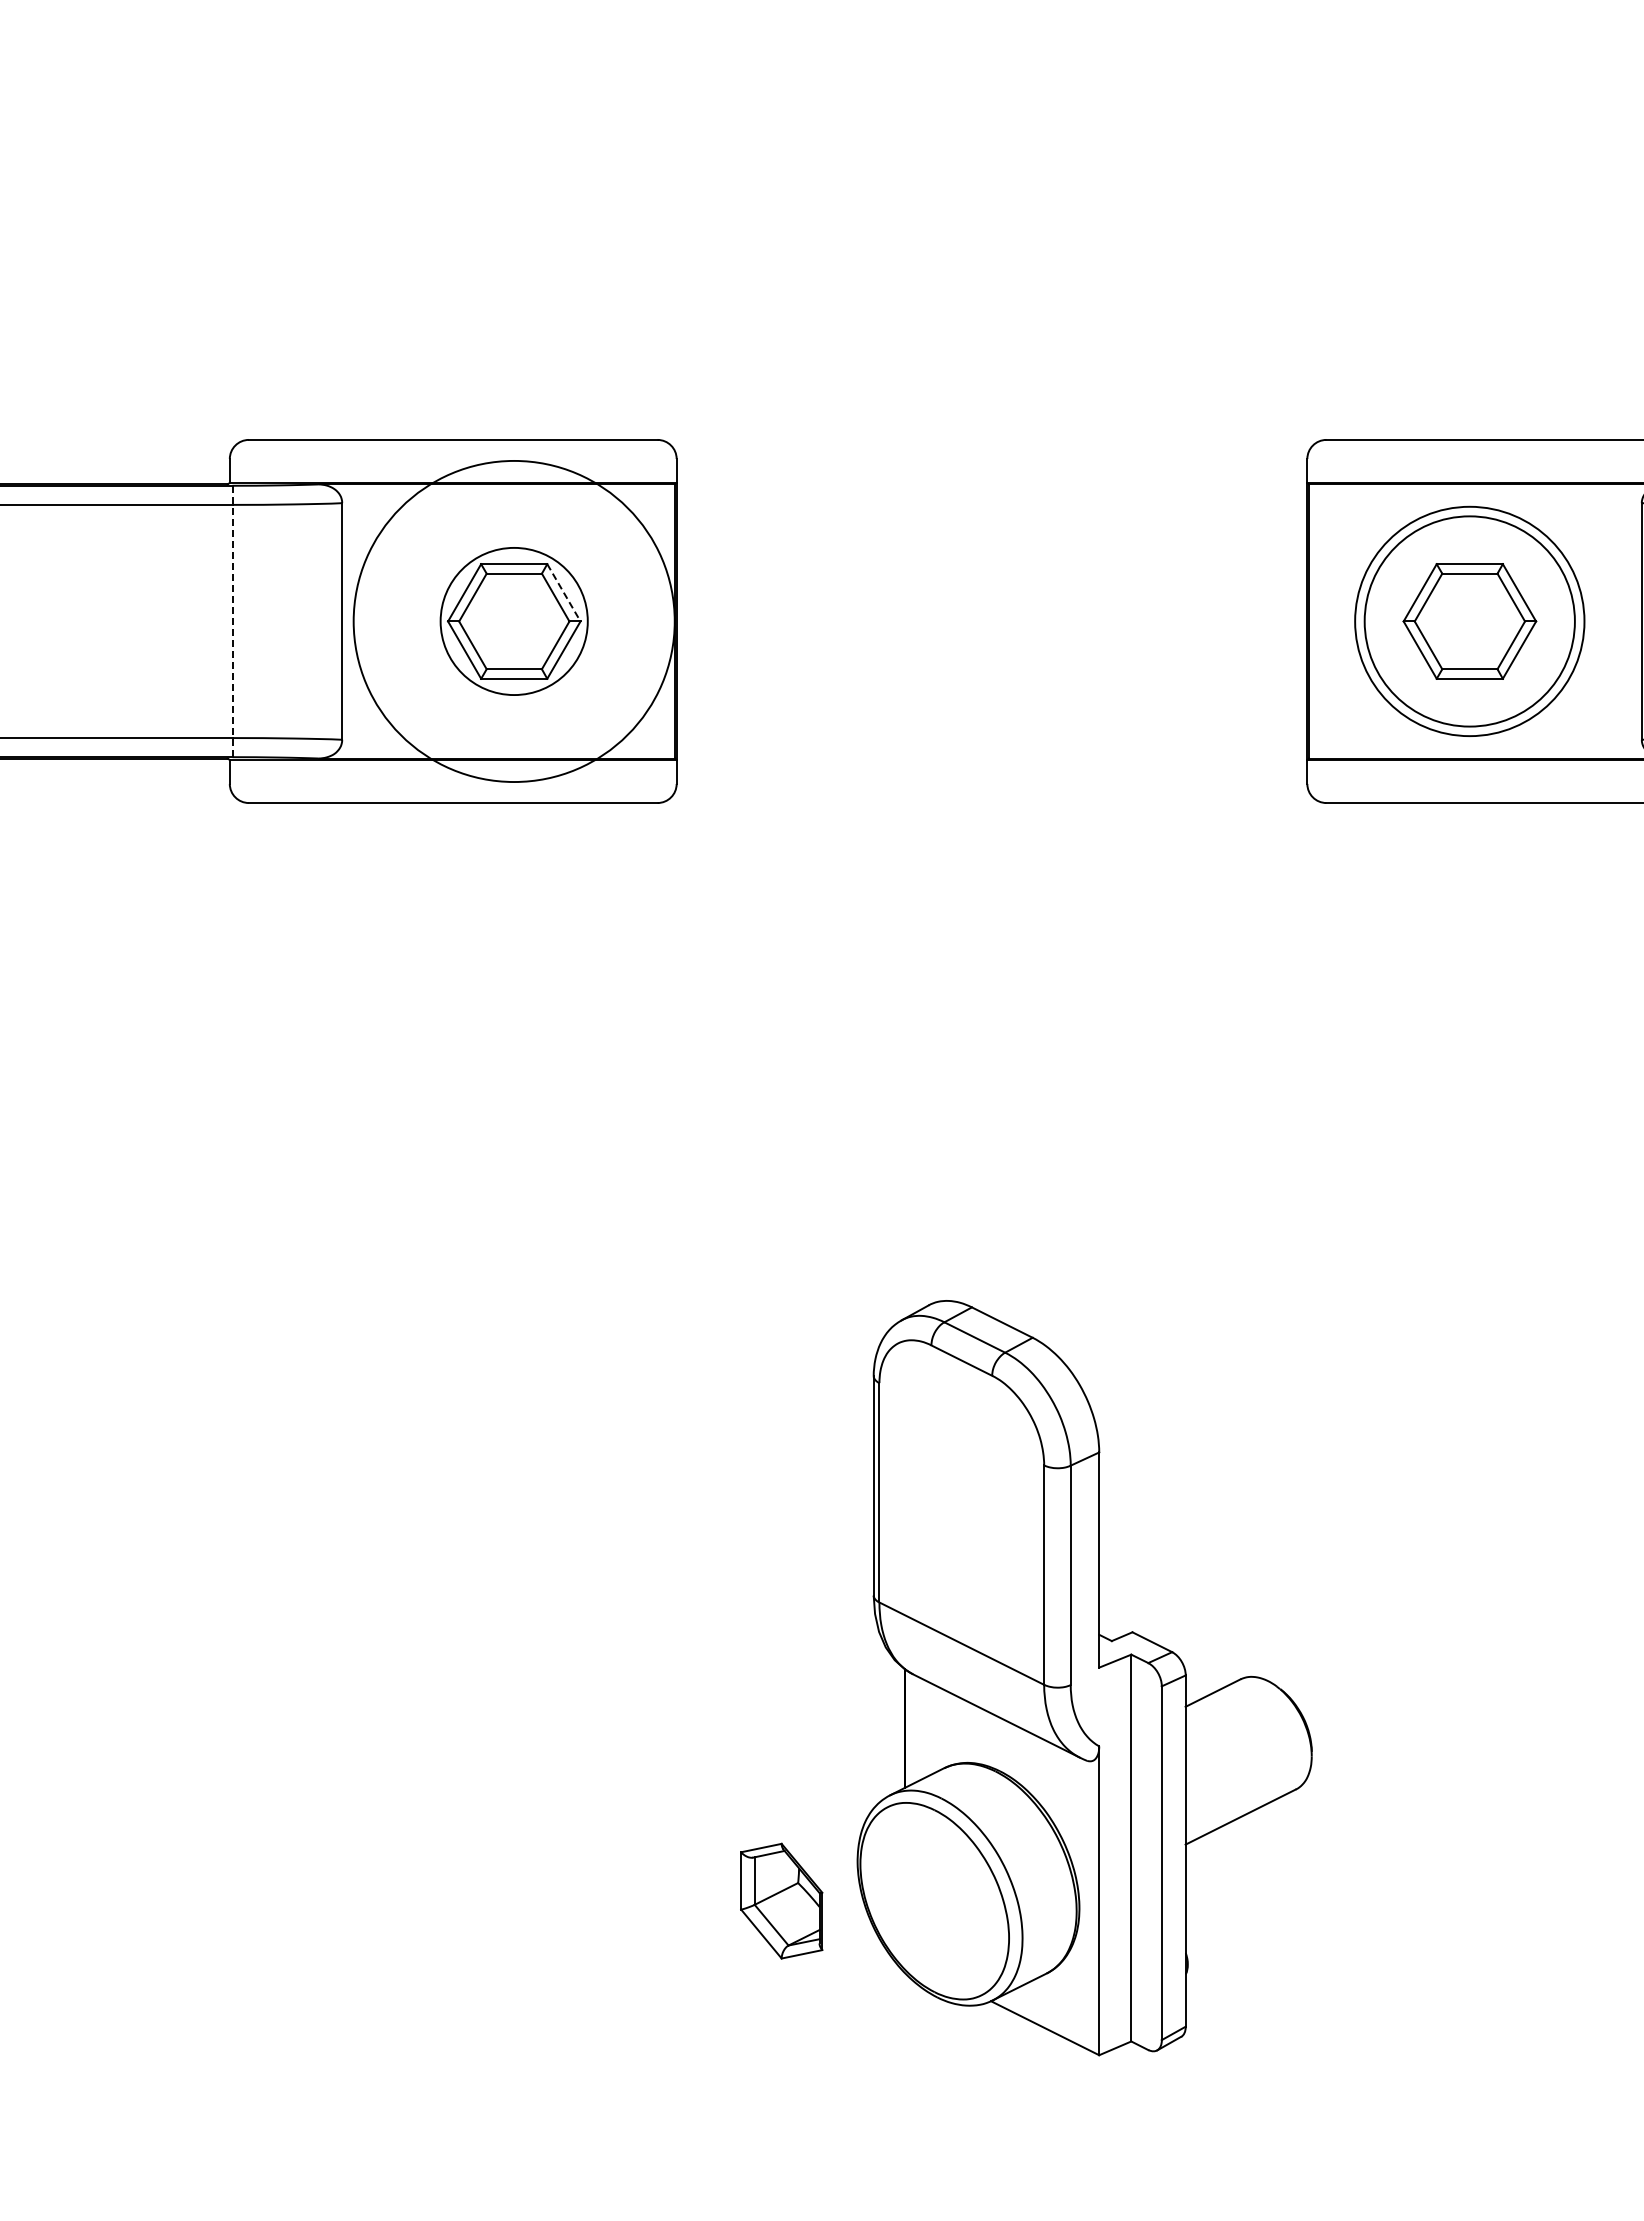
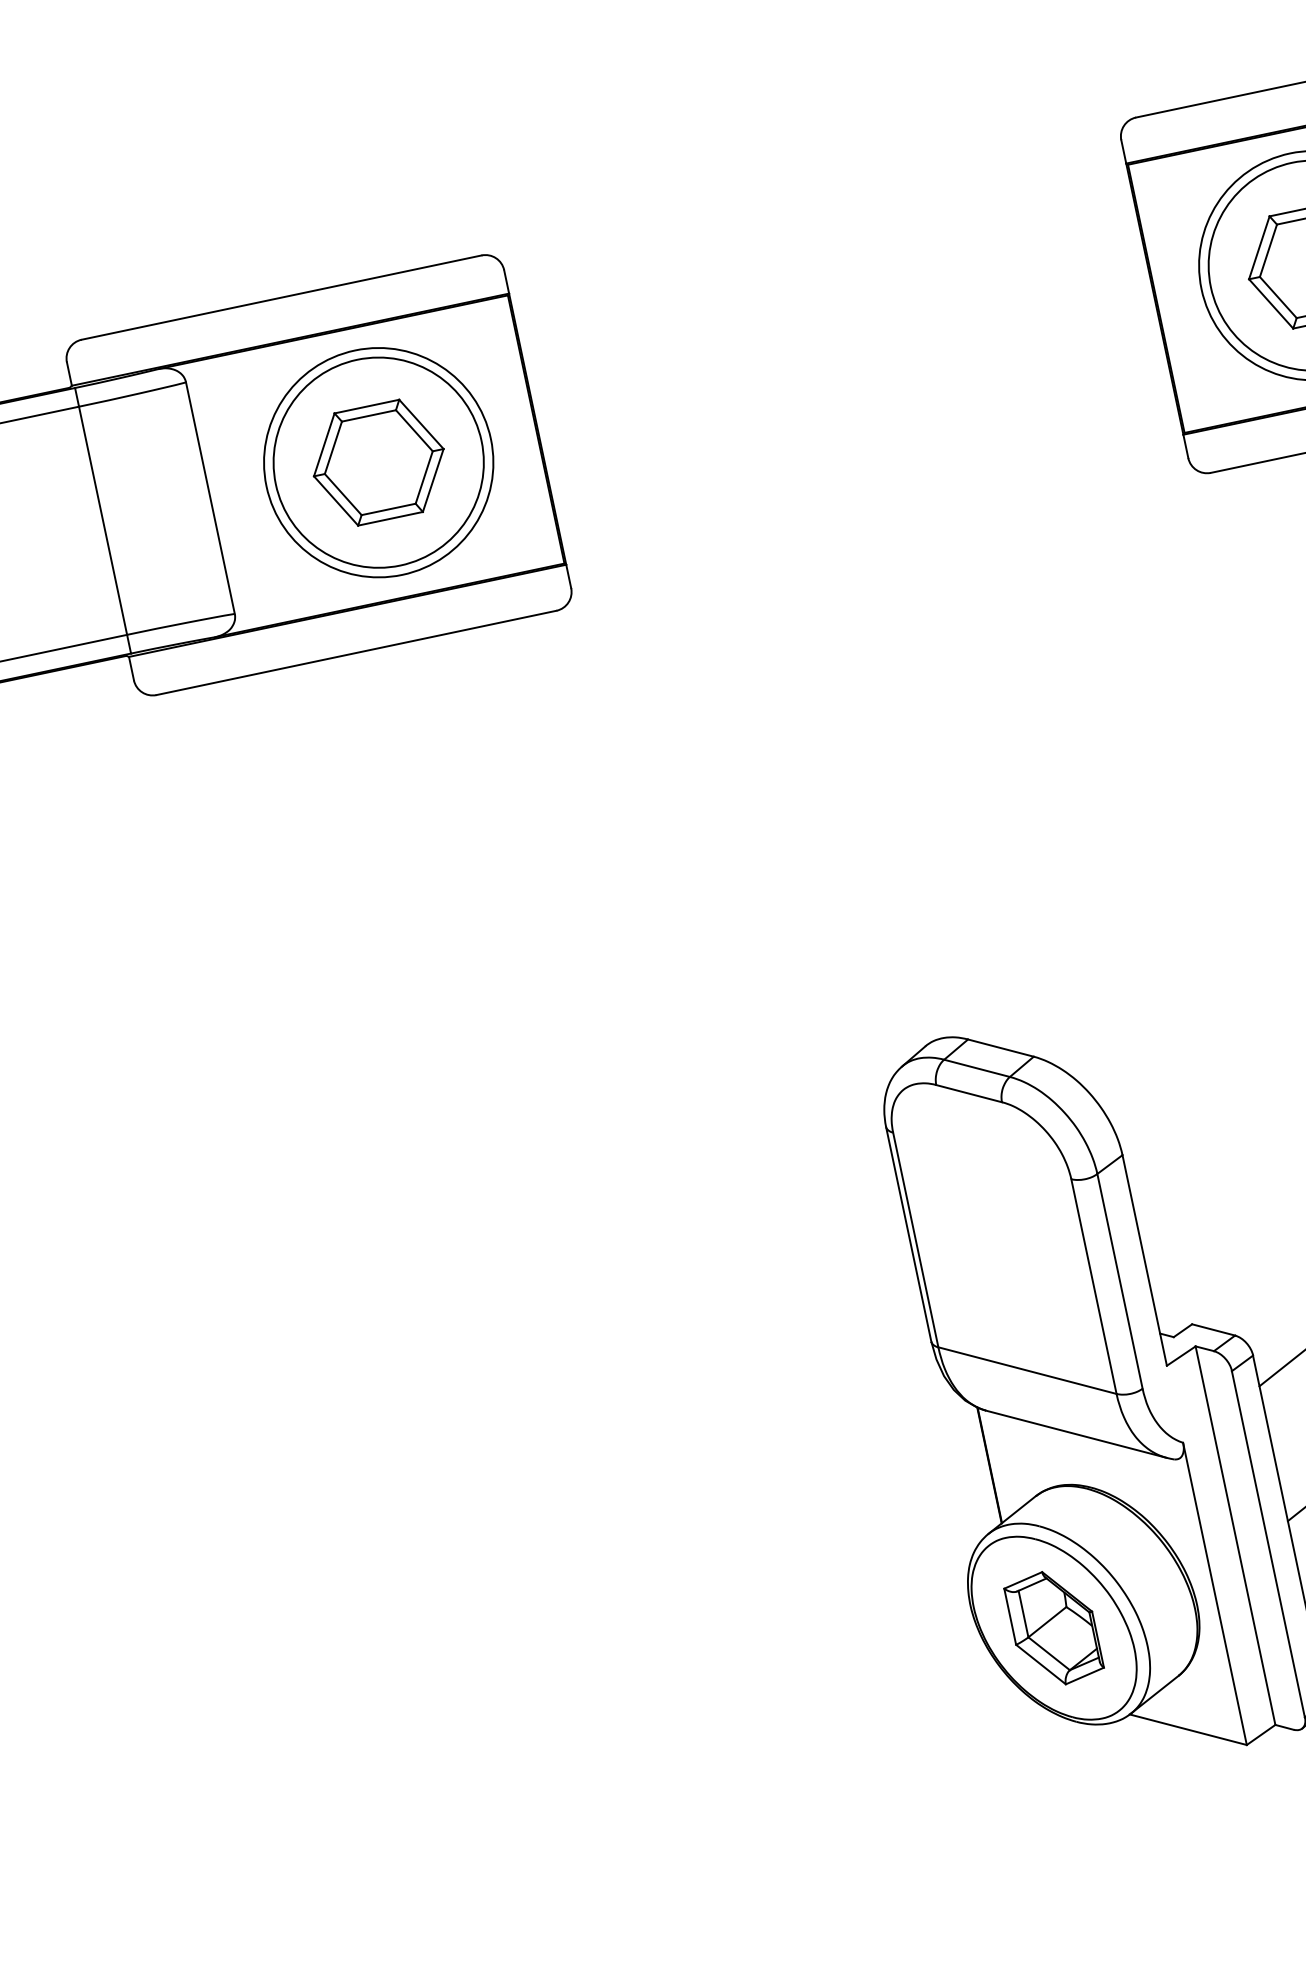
line: (564, 593) -> (422, 424), dashed -> solid
line: (232, 621) -> (103, 520), dashed -> solid
circle: (513, 621) -> (378, 462), size x0.71
circle: (514, 621) -> (379, 462), size x1.43
part: (781, 1900) -> (1053, 1627), moved

